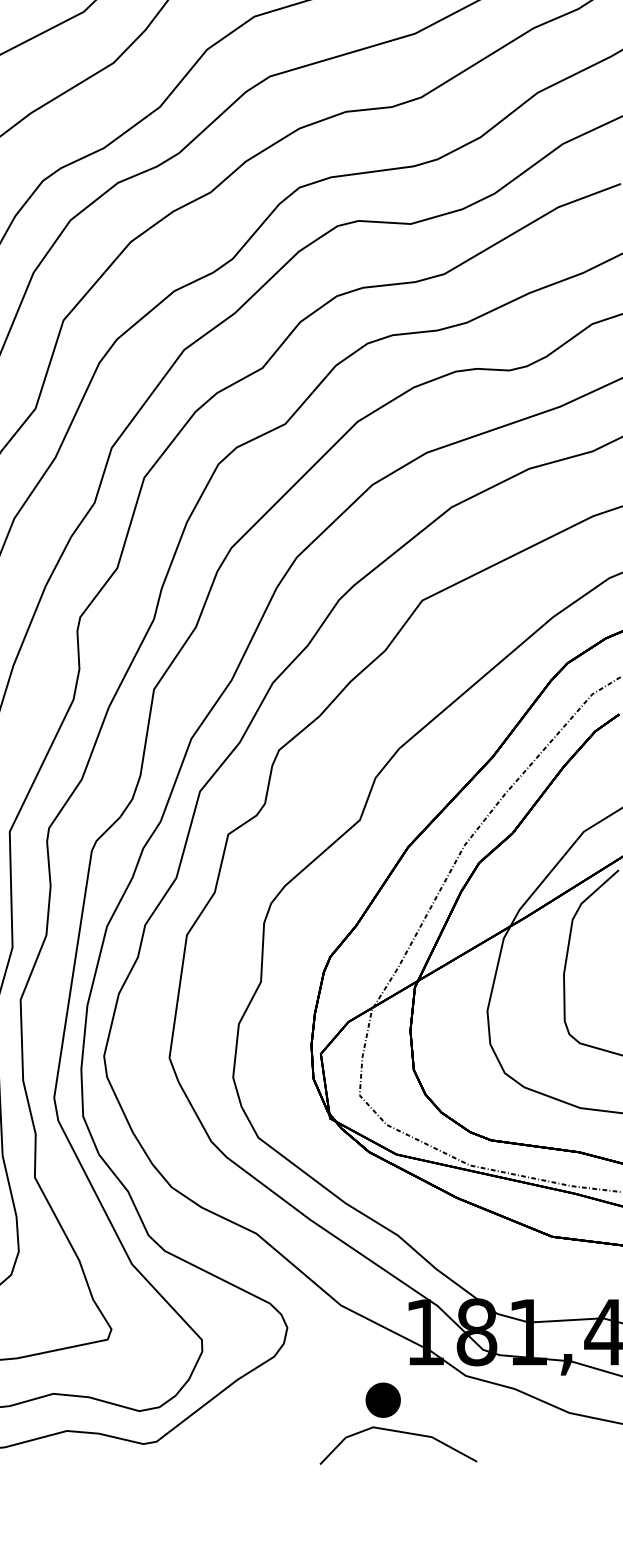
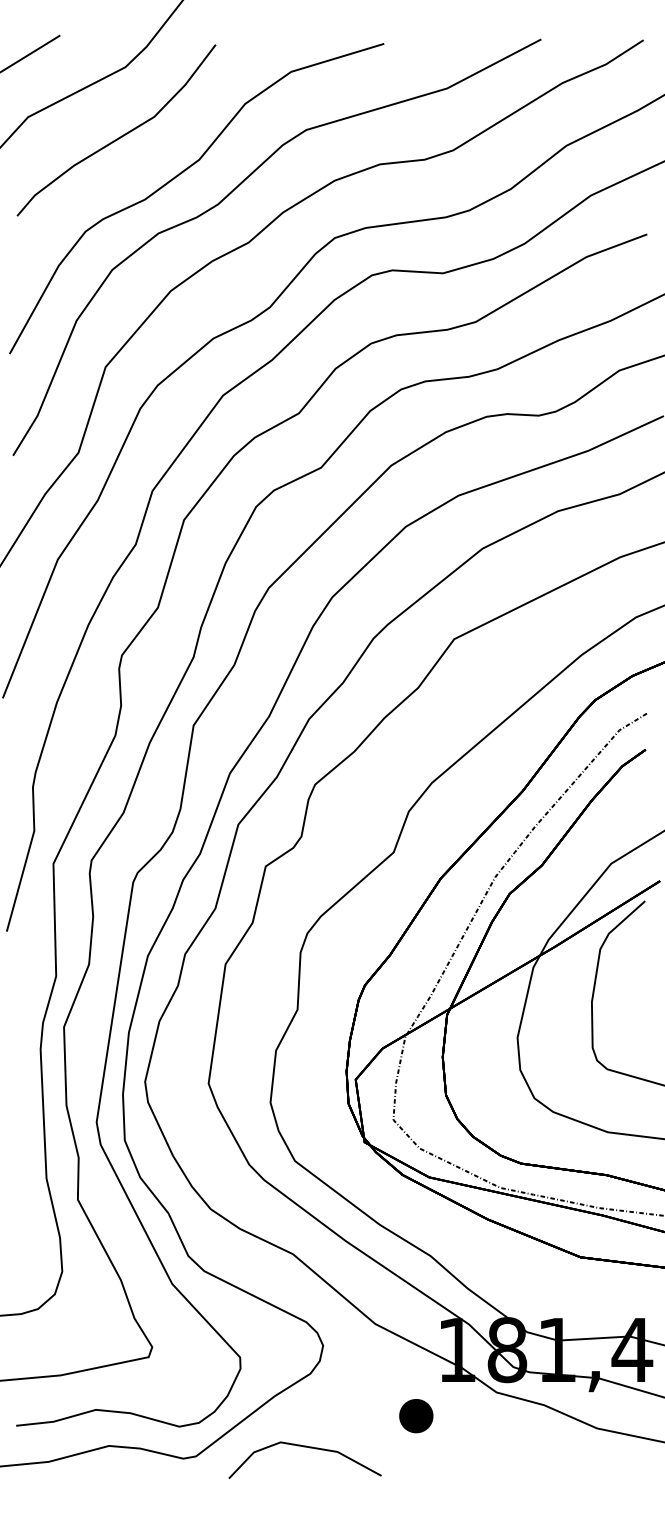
line: (397, 1432) -> (304, 1447), moved

